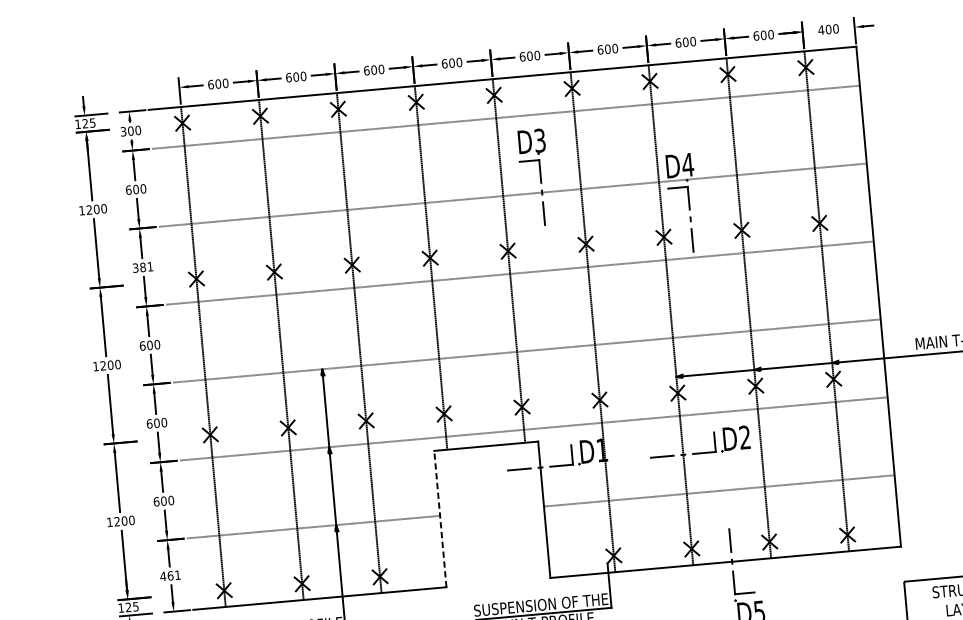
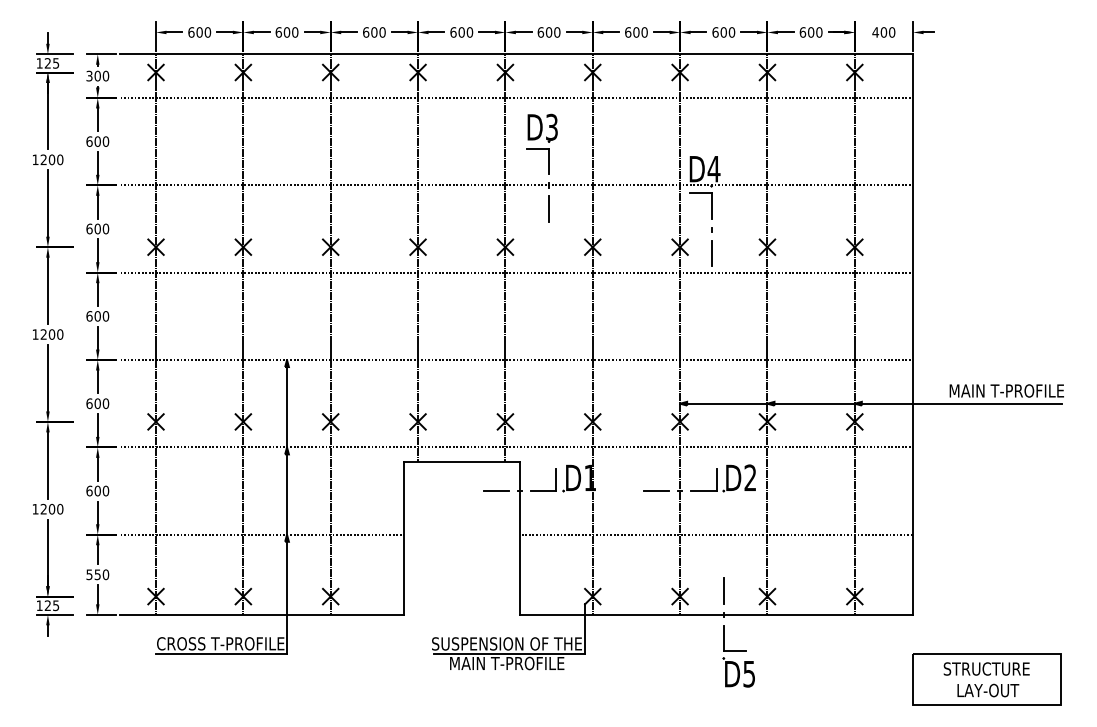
text: (142, 267) -> (97, 228), 381 -> 600
line: (440, 518) -> (403, 537), dashed -> solid
text: (170, 575) -> (97, 574), 461 -> 550

